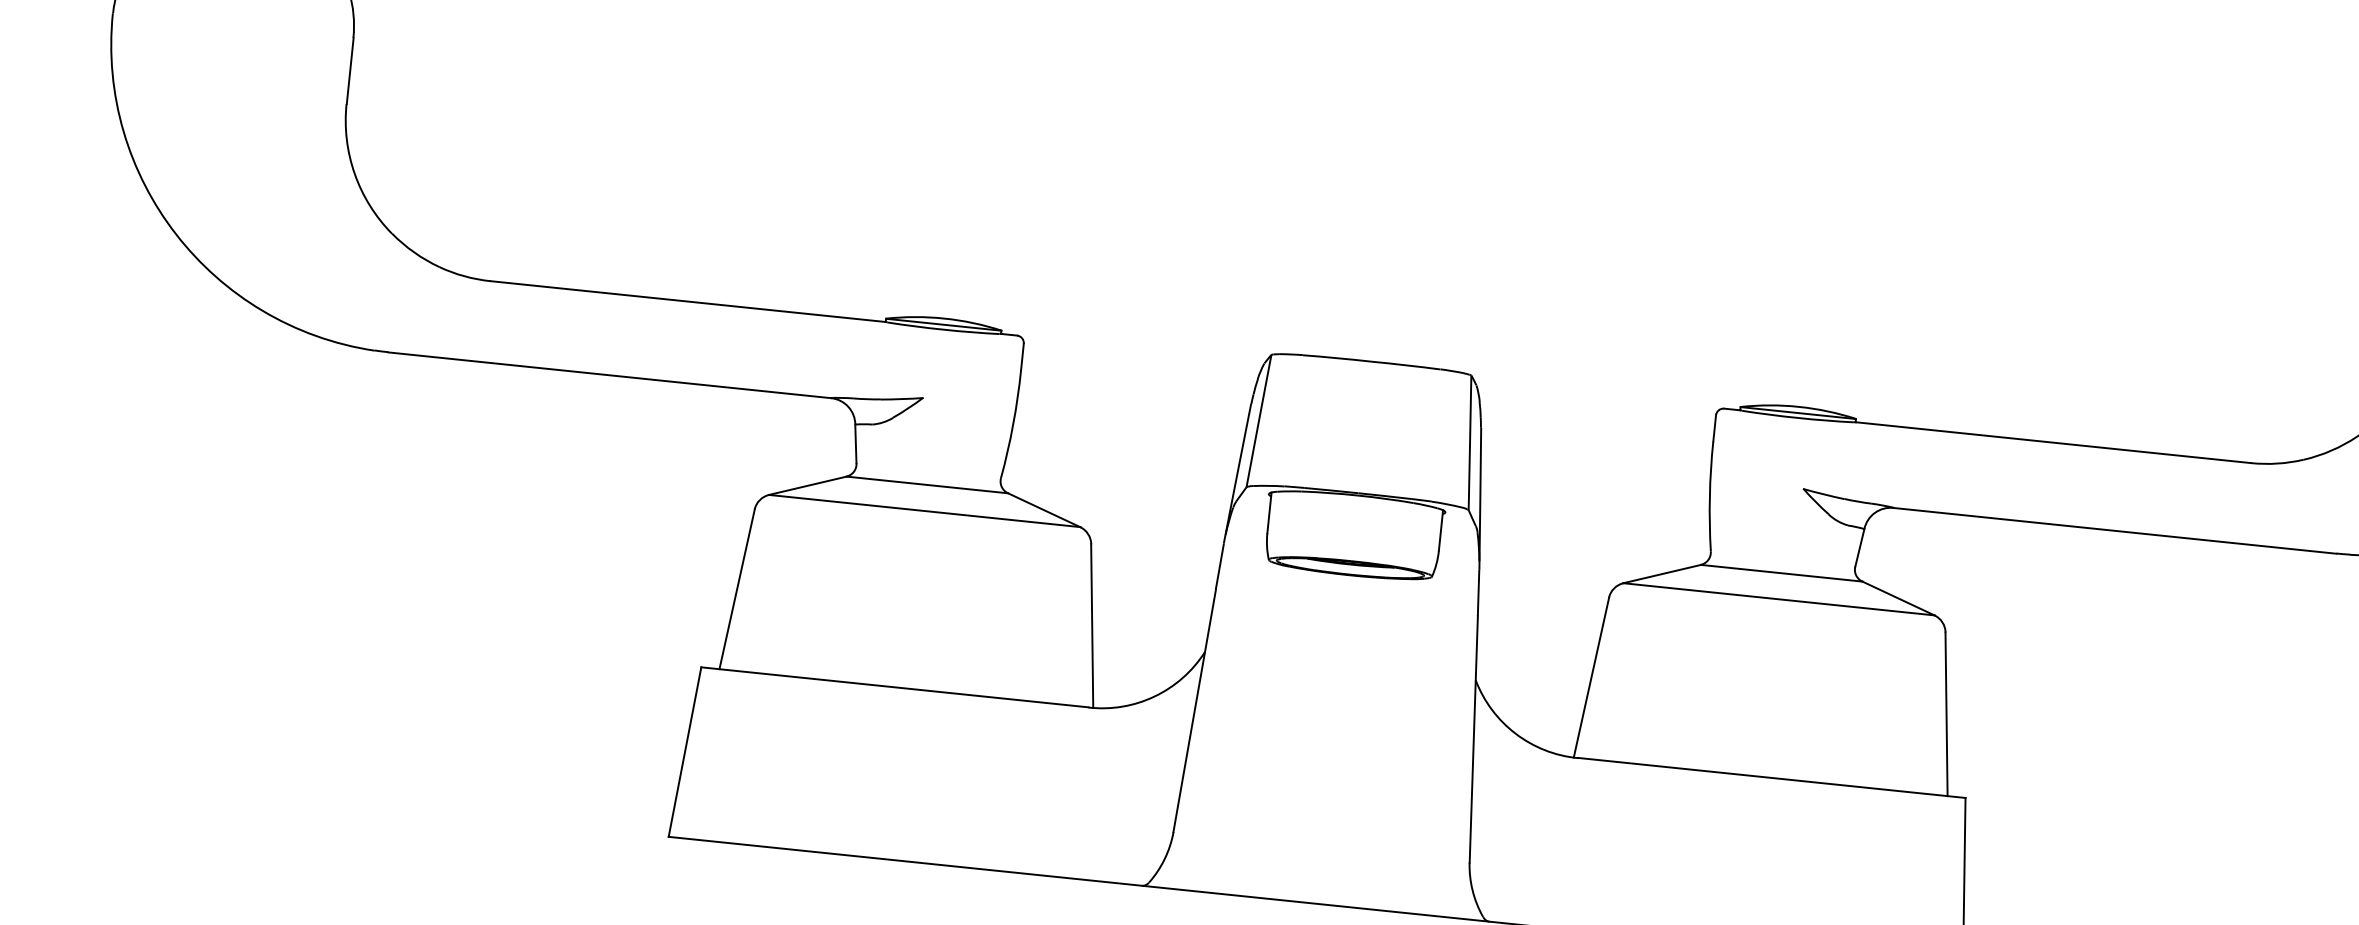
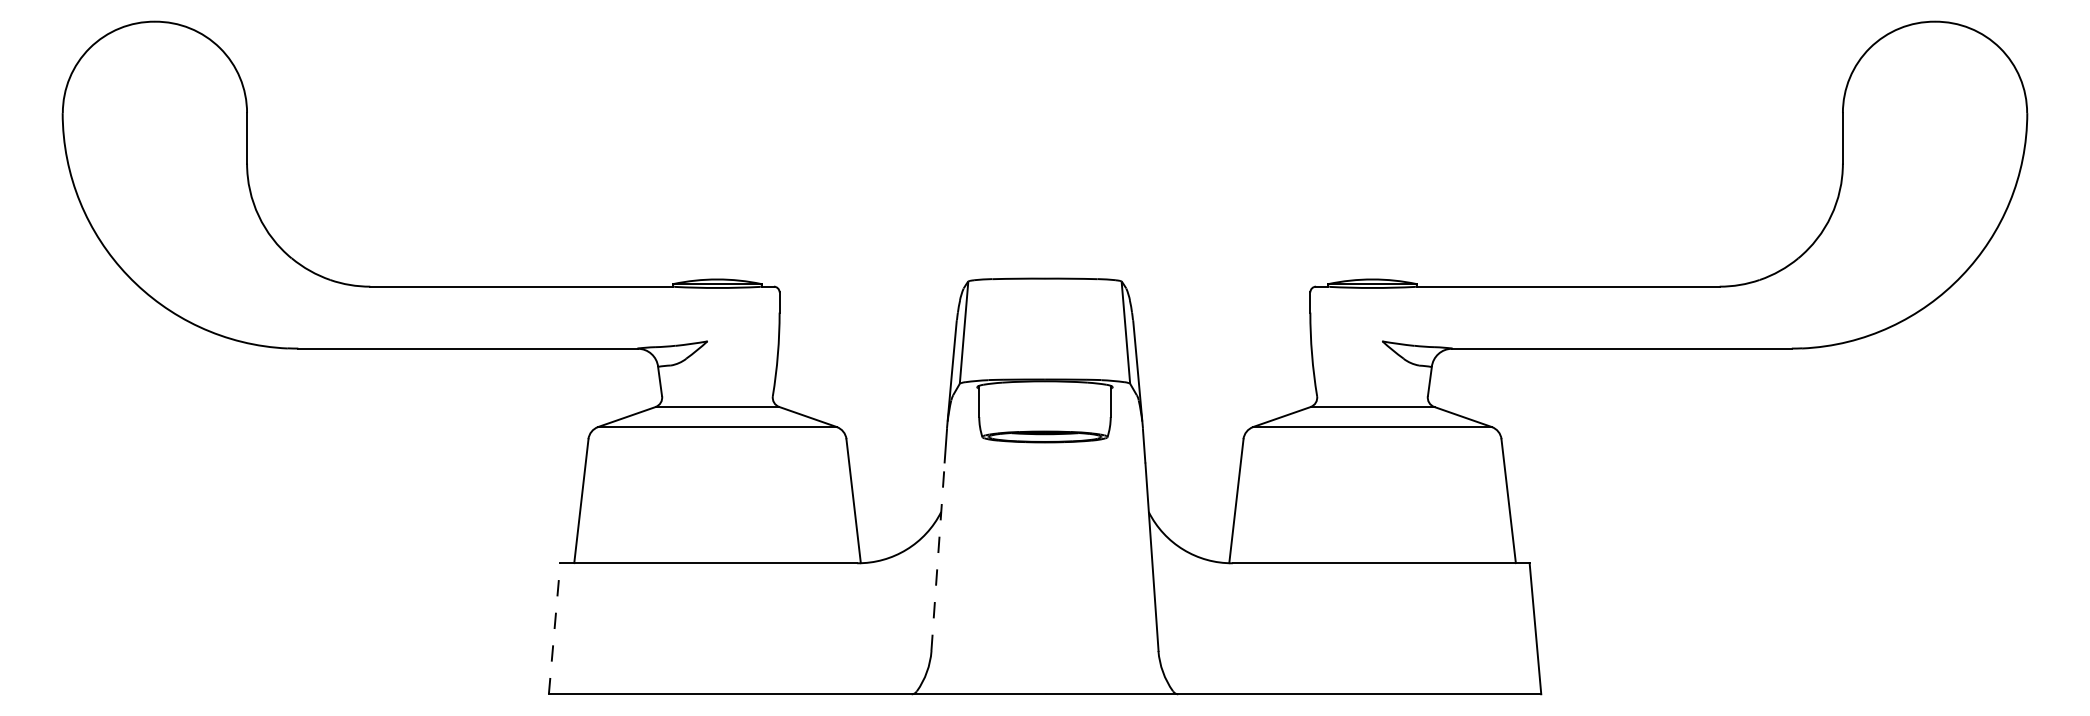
line: (1195, 710) -> (938, 557), solid -> dashed
line: (684, 751) -> (554, 628), solid -> dashed

